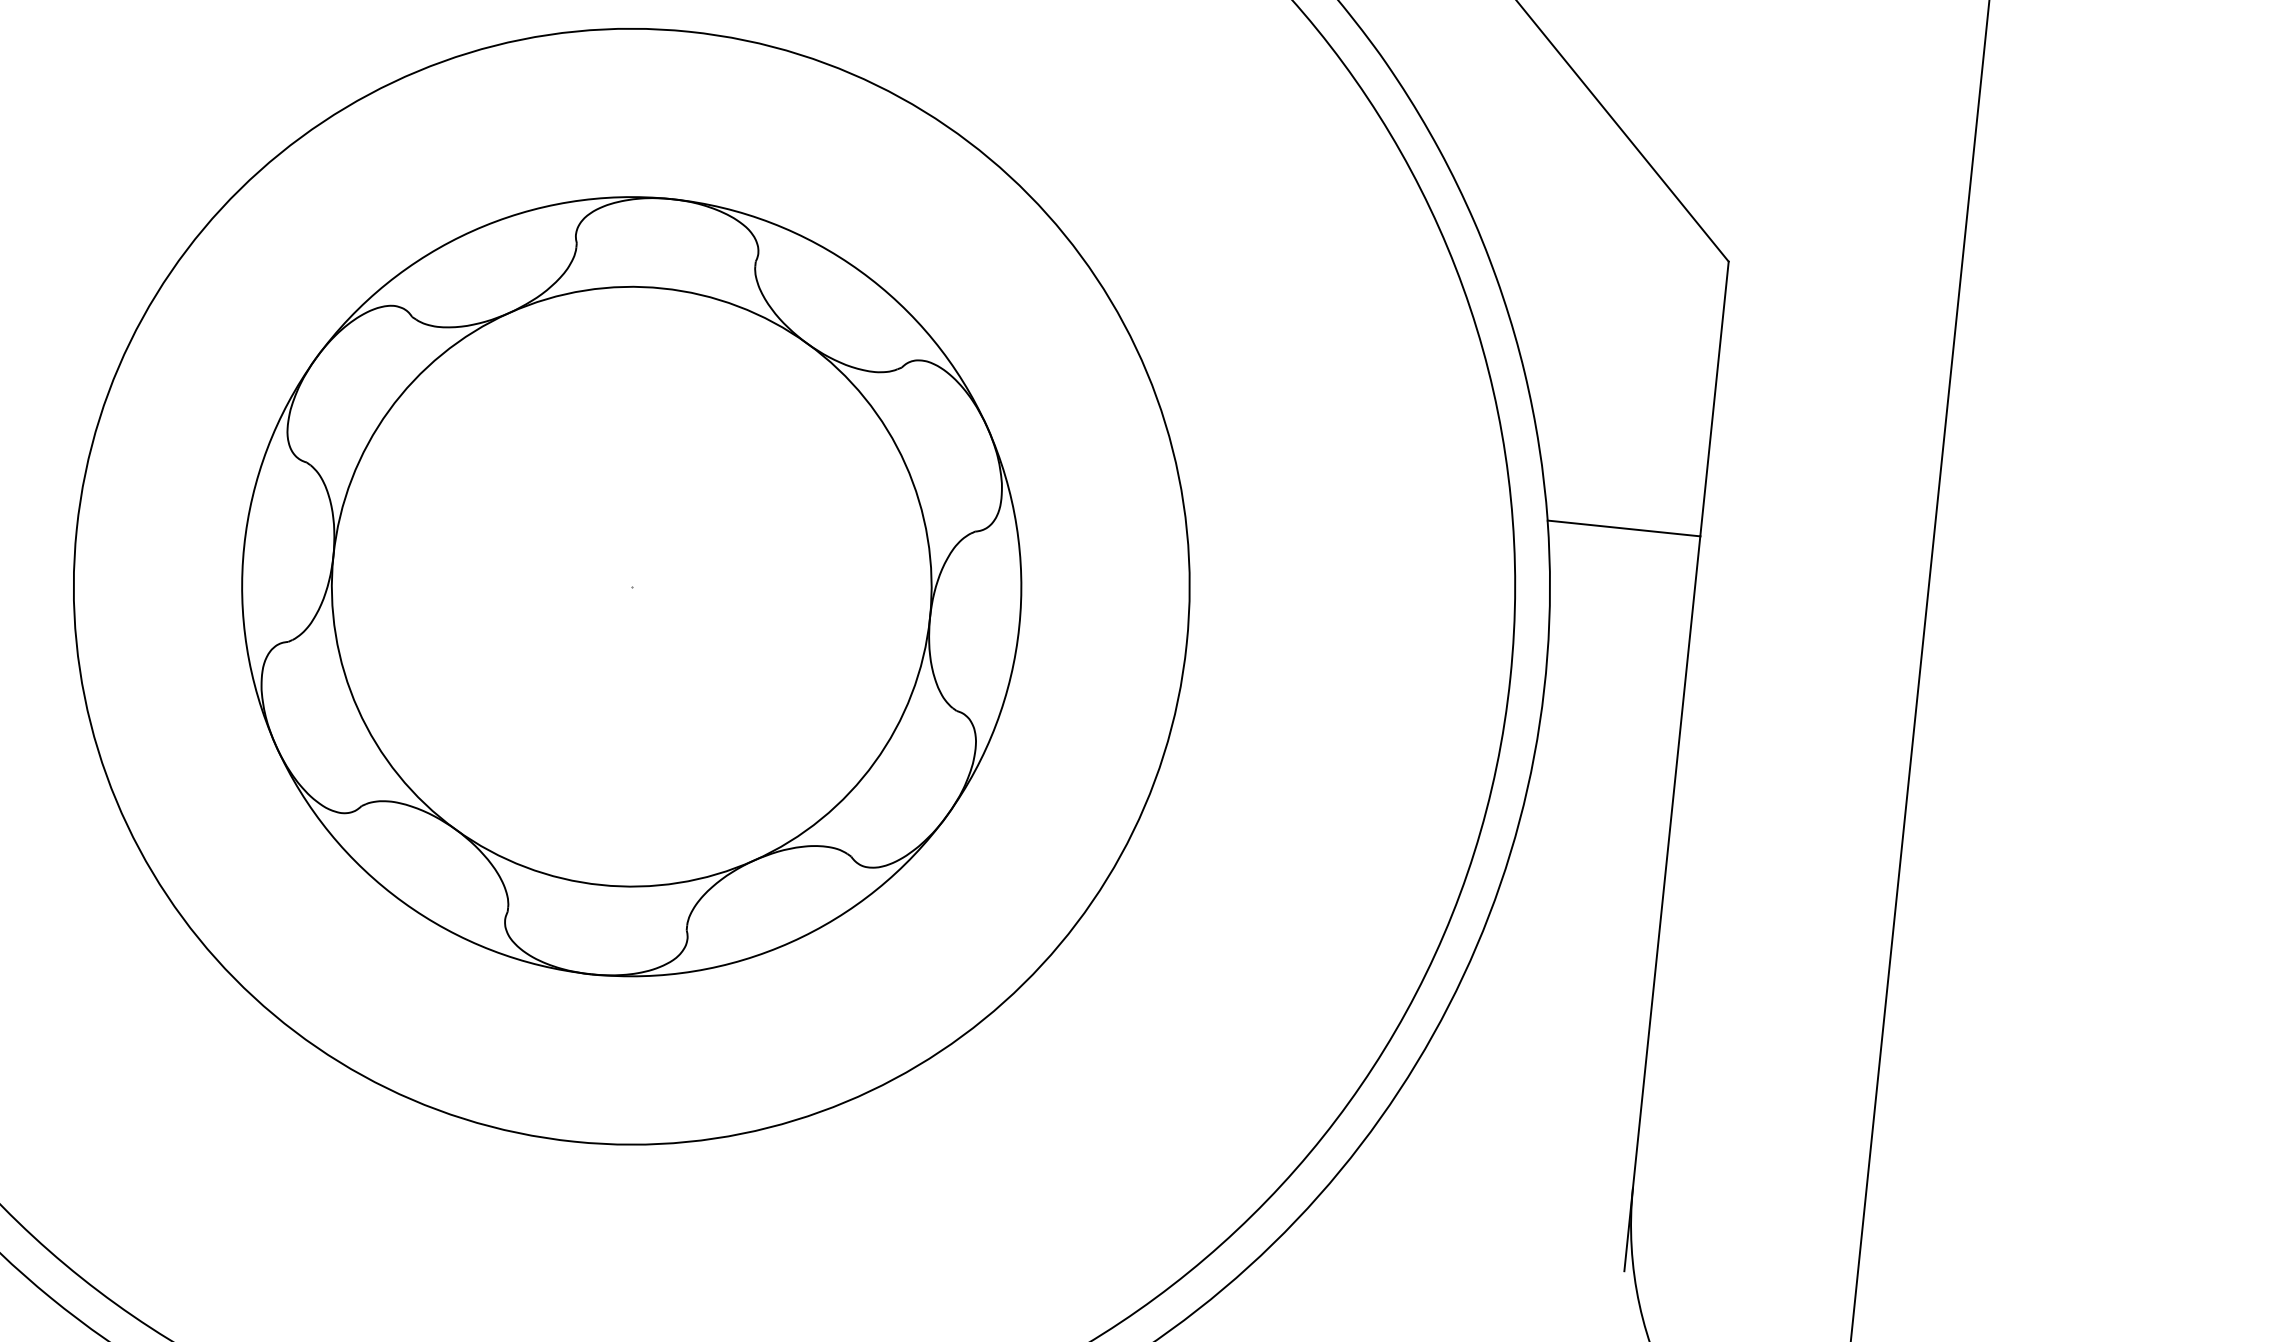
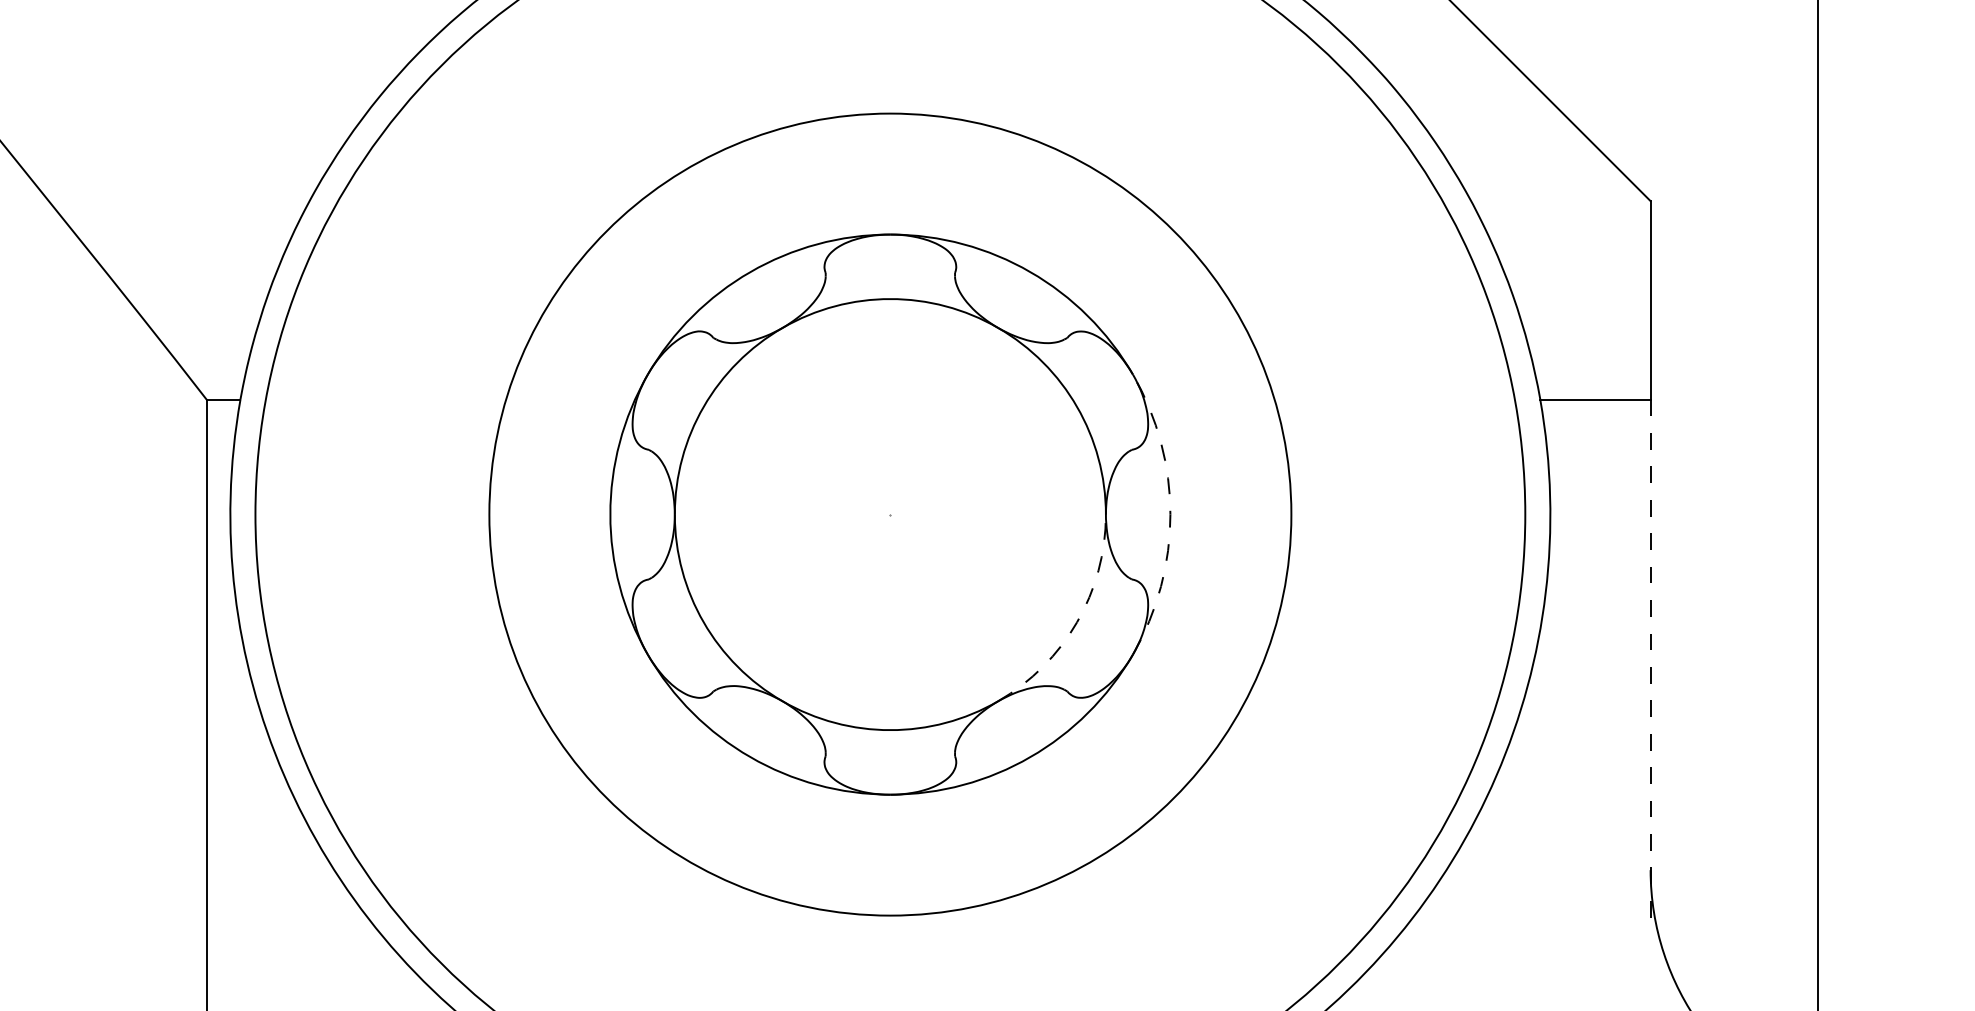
arc: (1019, 626) -> (1170, 514), solid -> dashed
arc: (875, 762) -> (1077, 622), solid -> dashed
line: (1662, 904) -> (1650, 665), solid -> dashed

